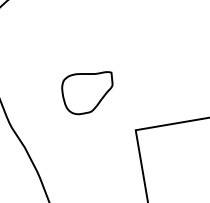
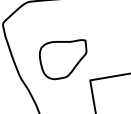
part: (87, 92) -> (63, 59), size x1.67

